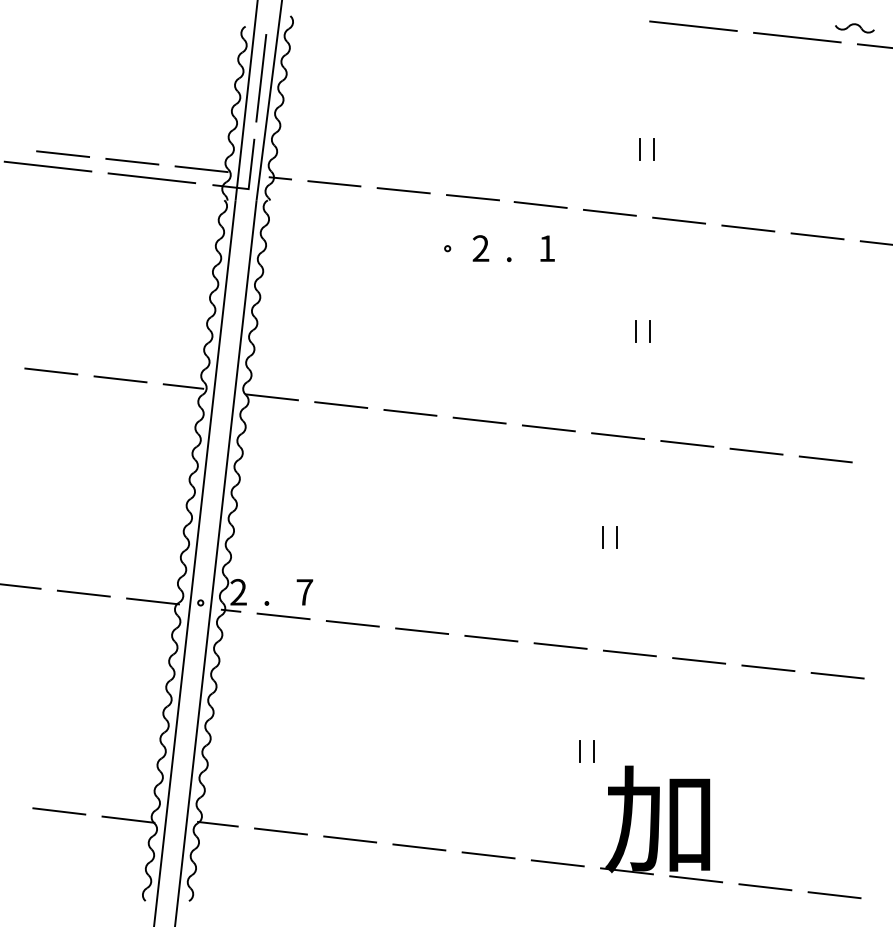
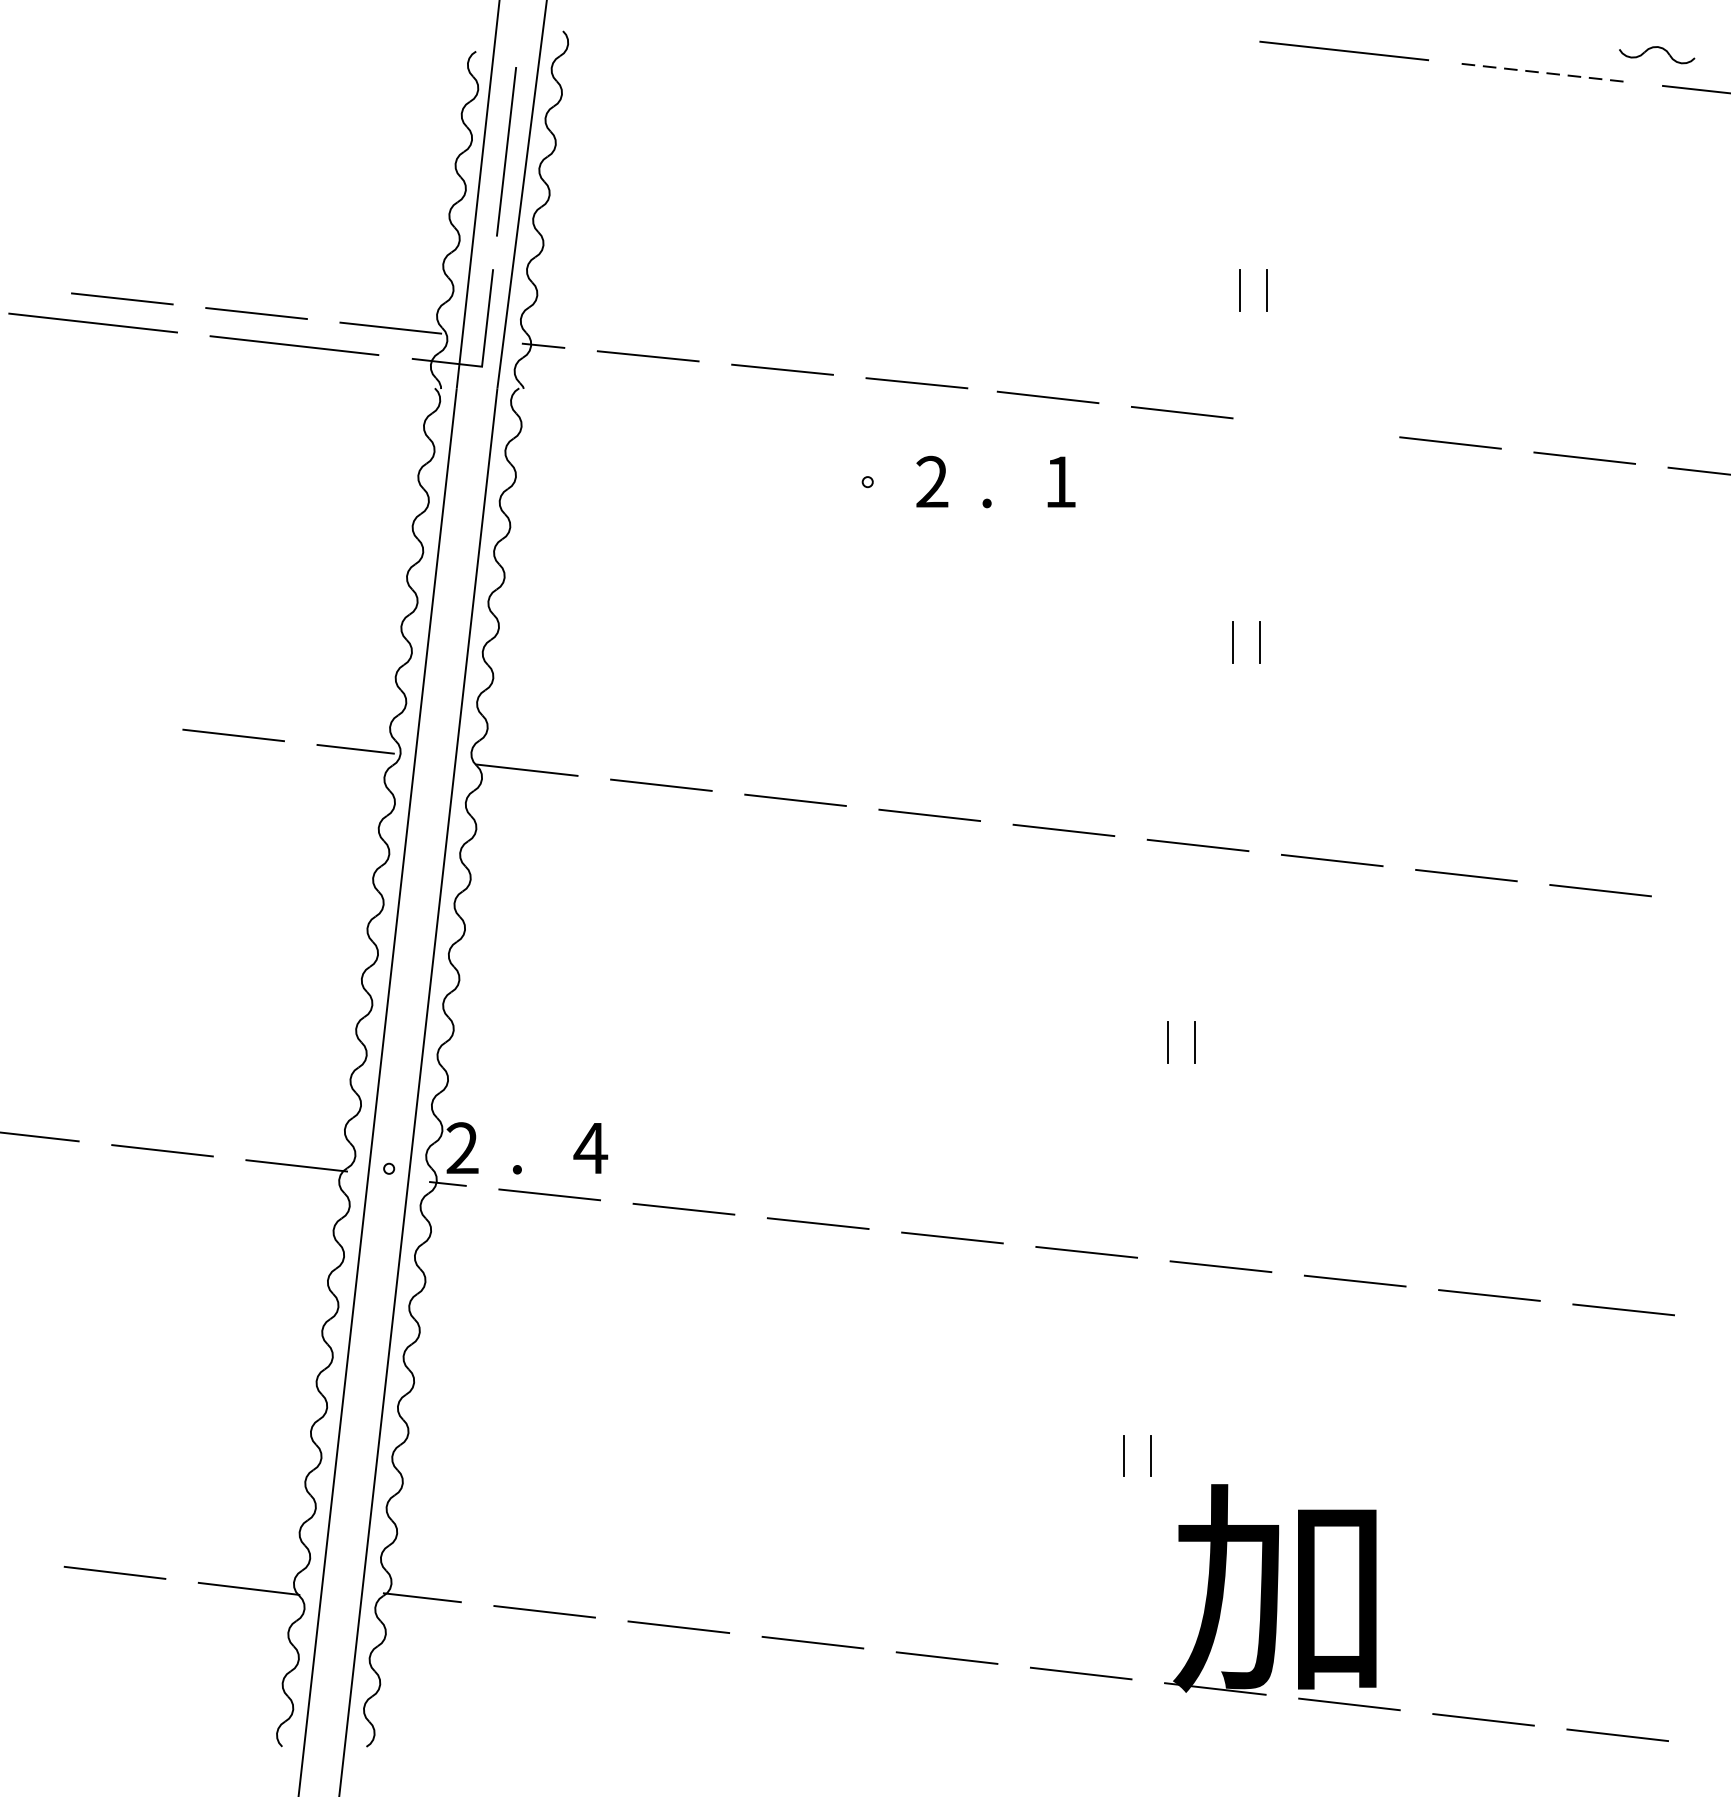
line: (797, 37) -> (1545, 72), solid -> dashed
line: (679, 220) -> (1317, 427), removed
line: (51, 371) -> (99, 720), removed
text: (304, 592) -> (590, 1148), 7 -> 4

